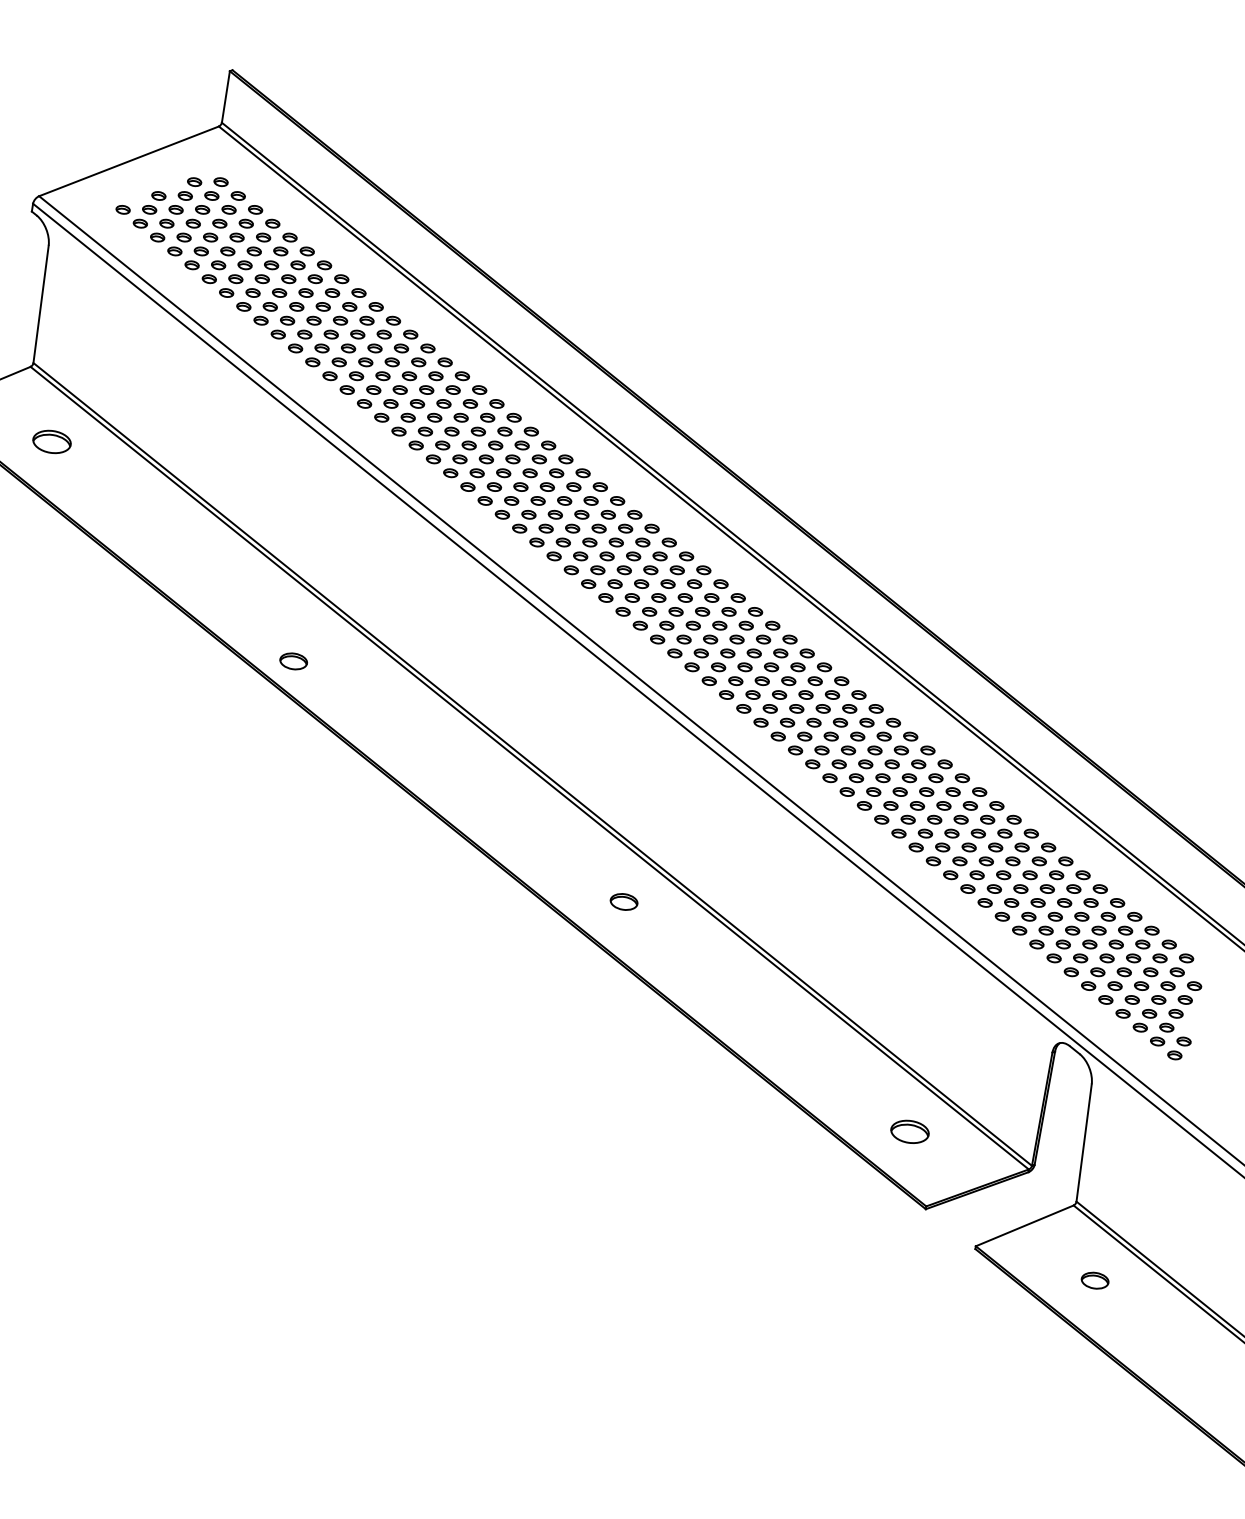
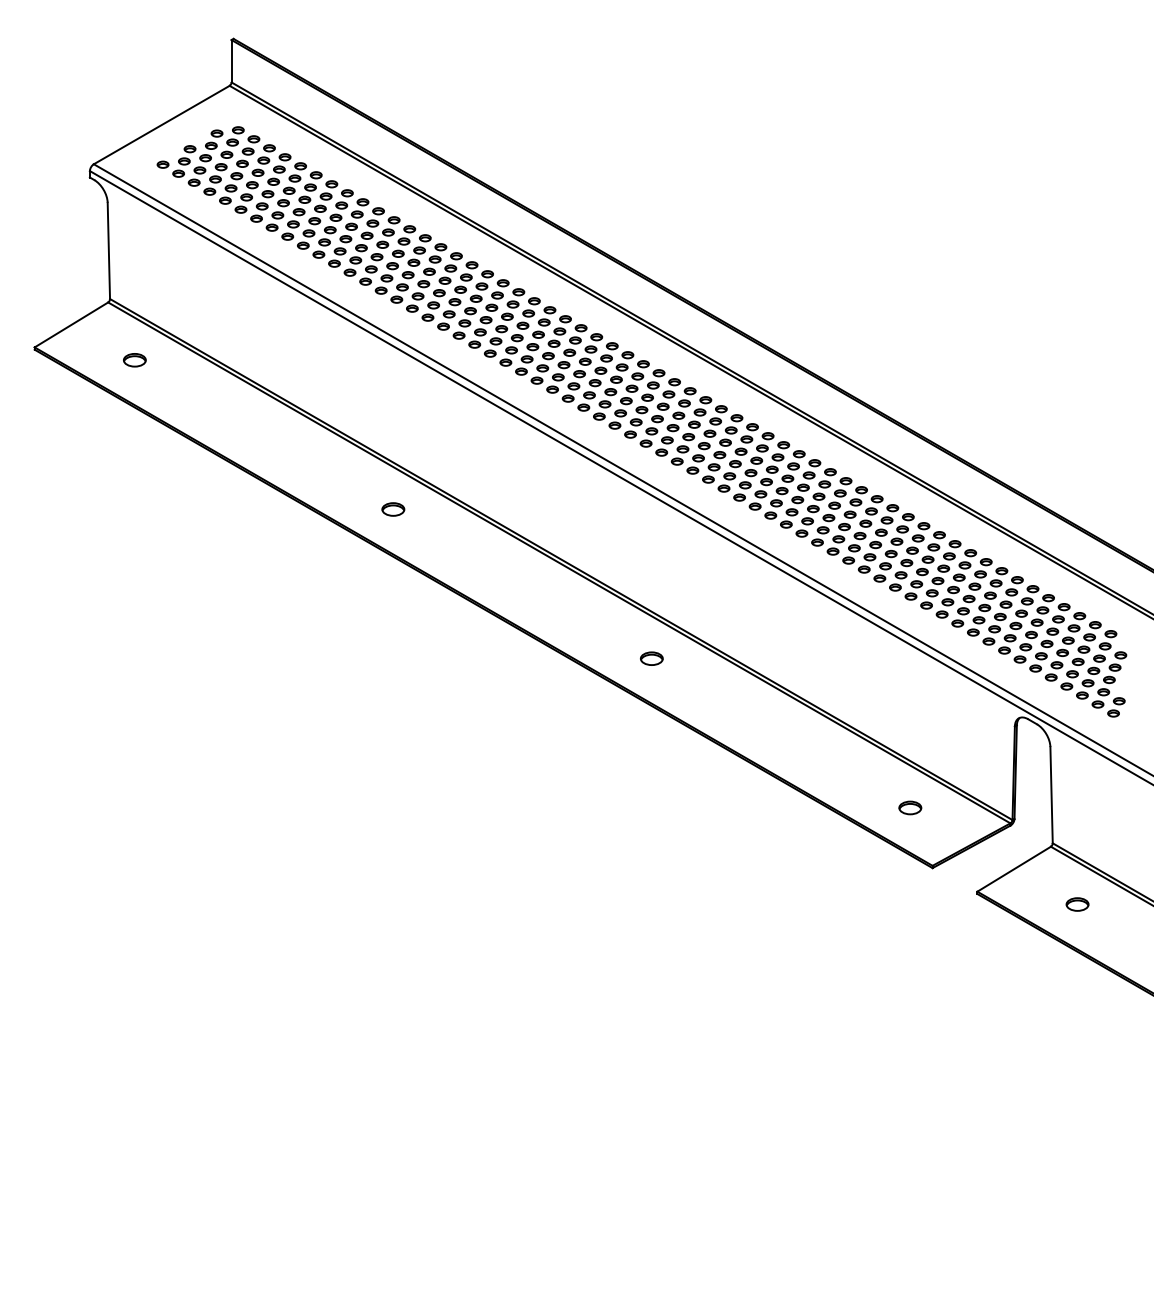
part: (51, 442) -> (134, 360), size x0.71
part: (293, 661) -> (393, 509), moved
part: (910, 1131) -> (910, 807), size x0.71

